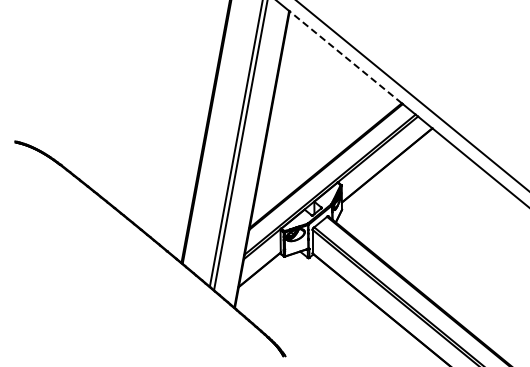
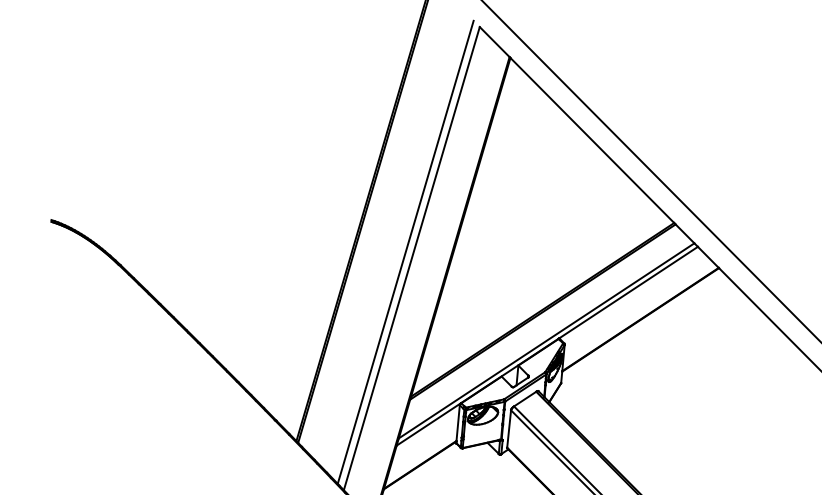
line: (345, 57) -> (591, 140), dashed -> solid

